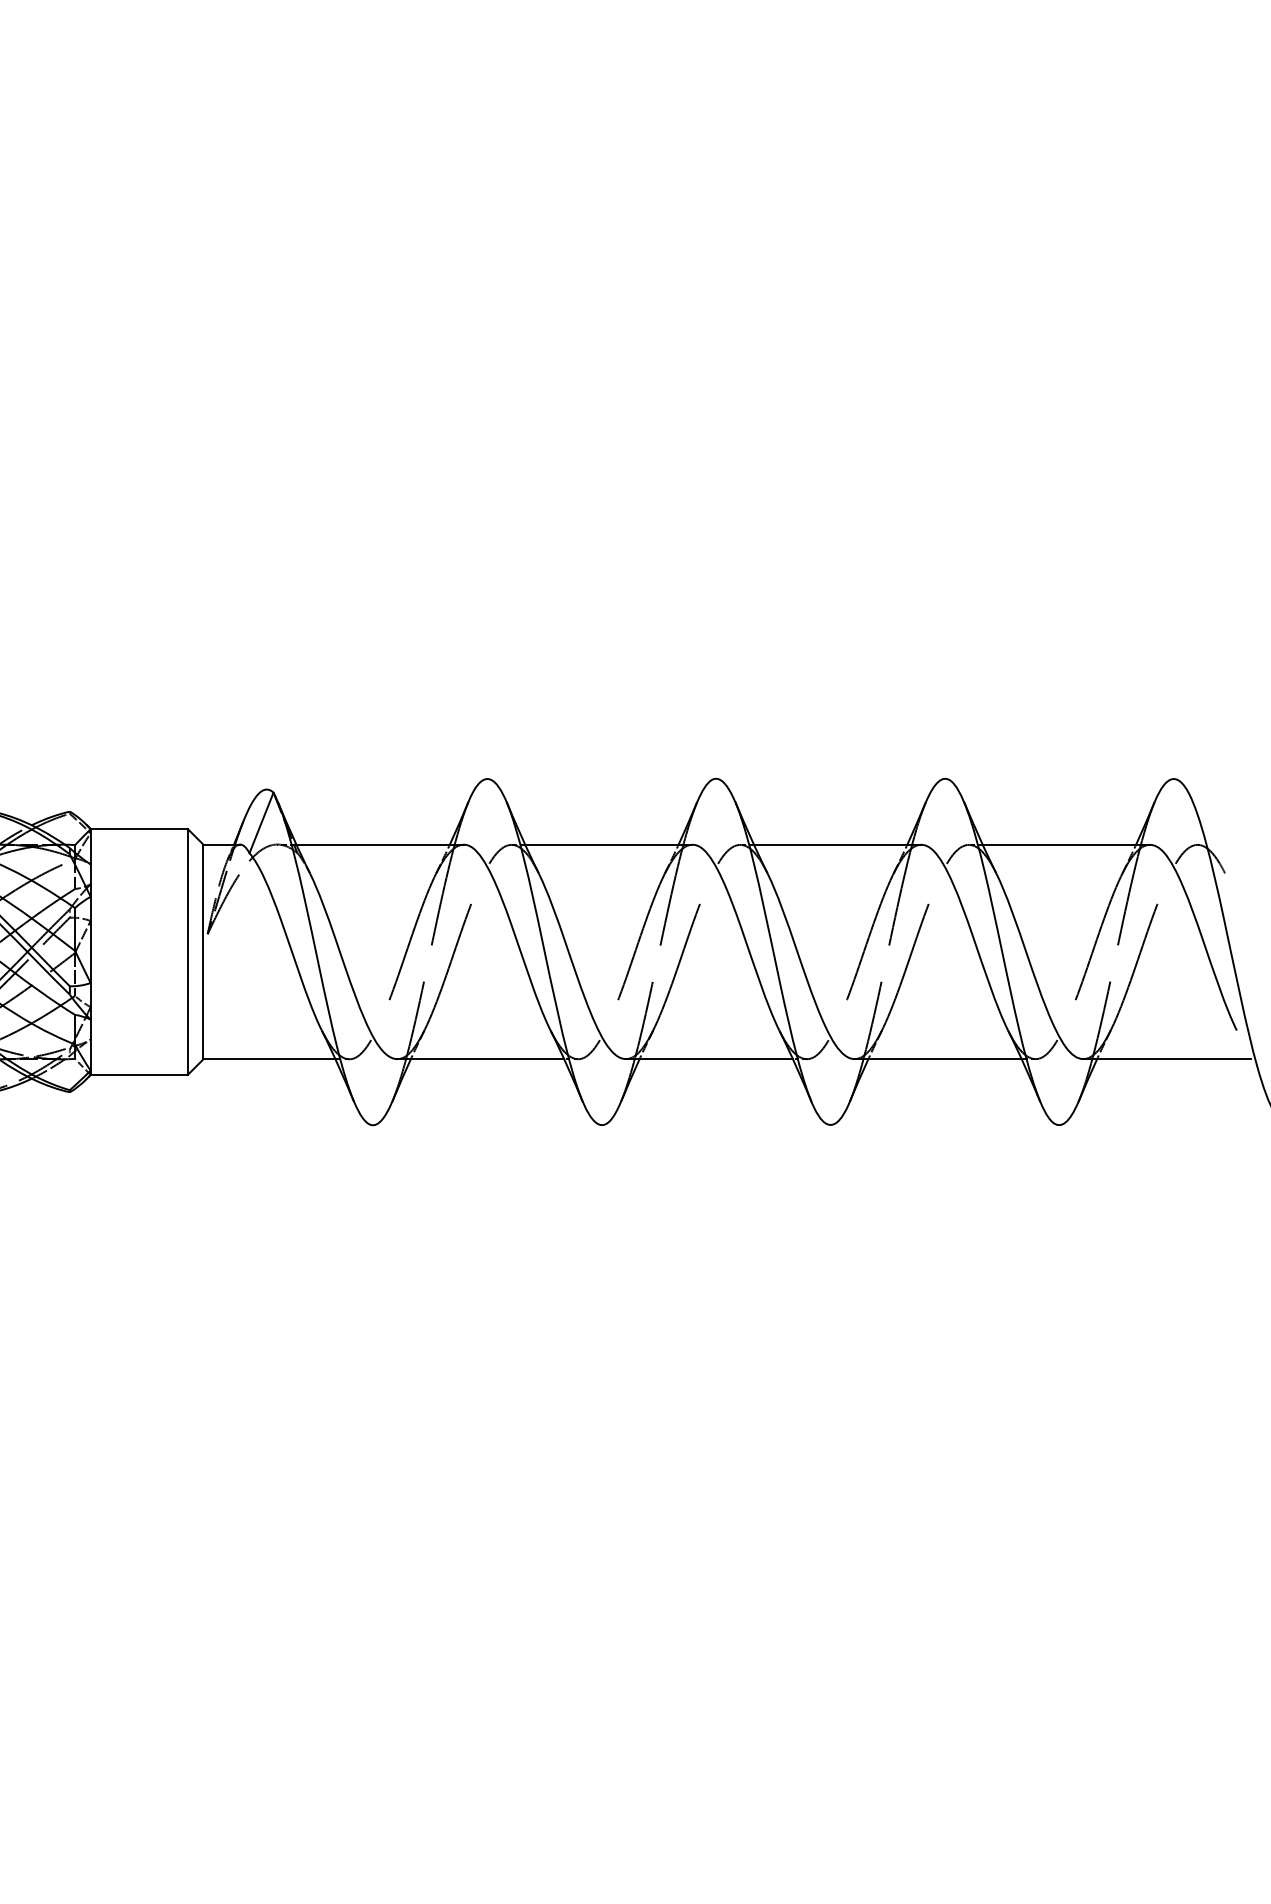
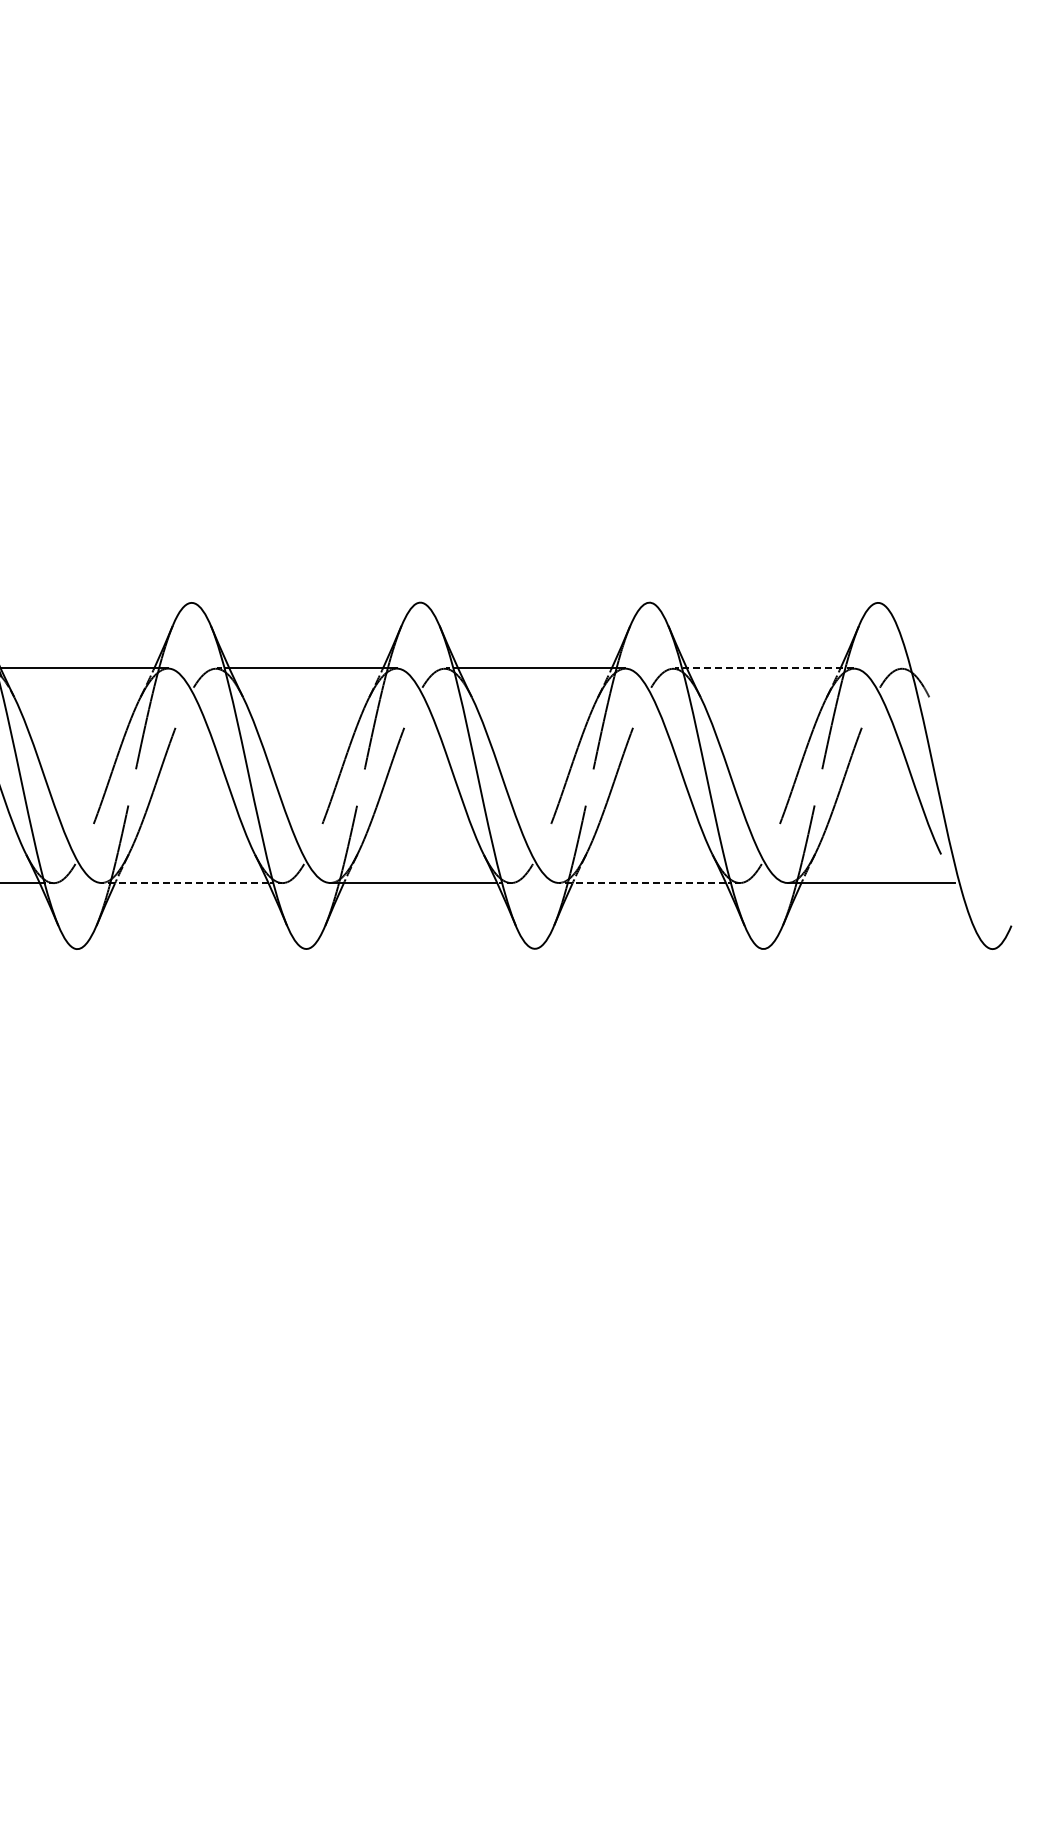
line: (1066, 844) -> (770, 668), solid -> dashed
line: (480, 1059) -> (184, 883), solid -> dashed
line: (938, 1059) -> (642, 883), solid -> dashed

